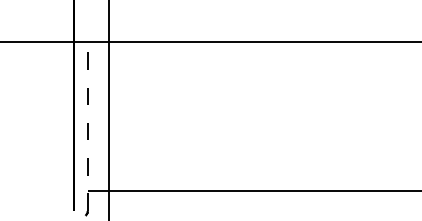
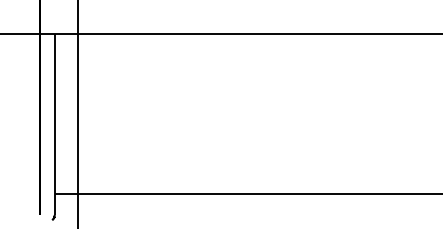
line: (87, 126) -> (54, 124), dashed -> solid

